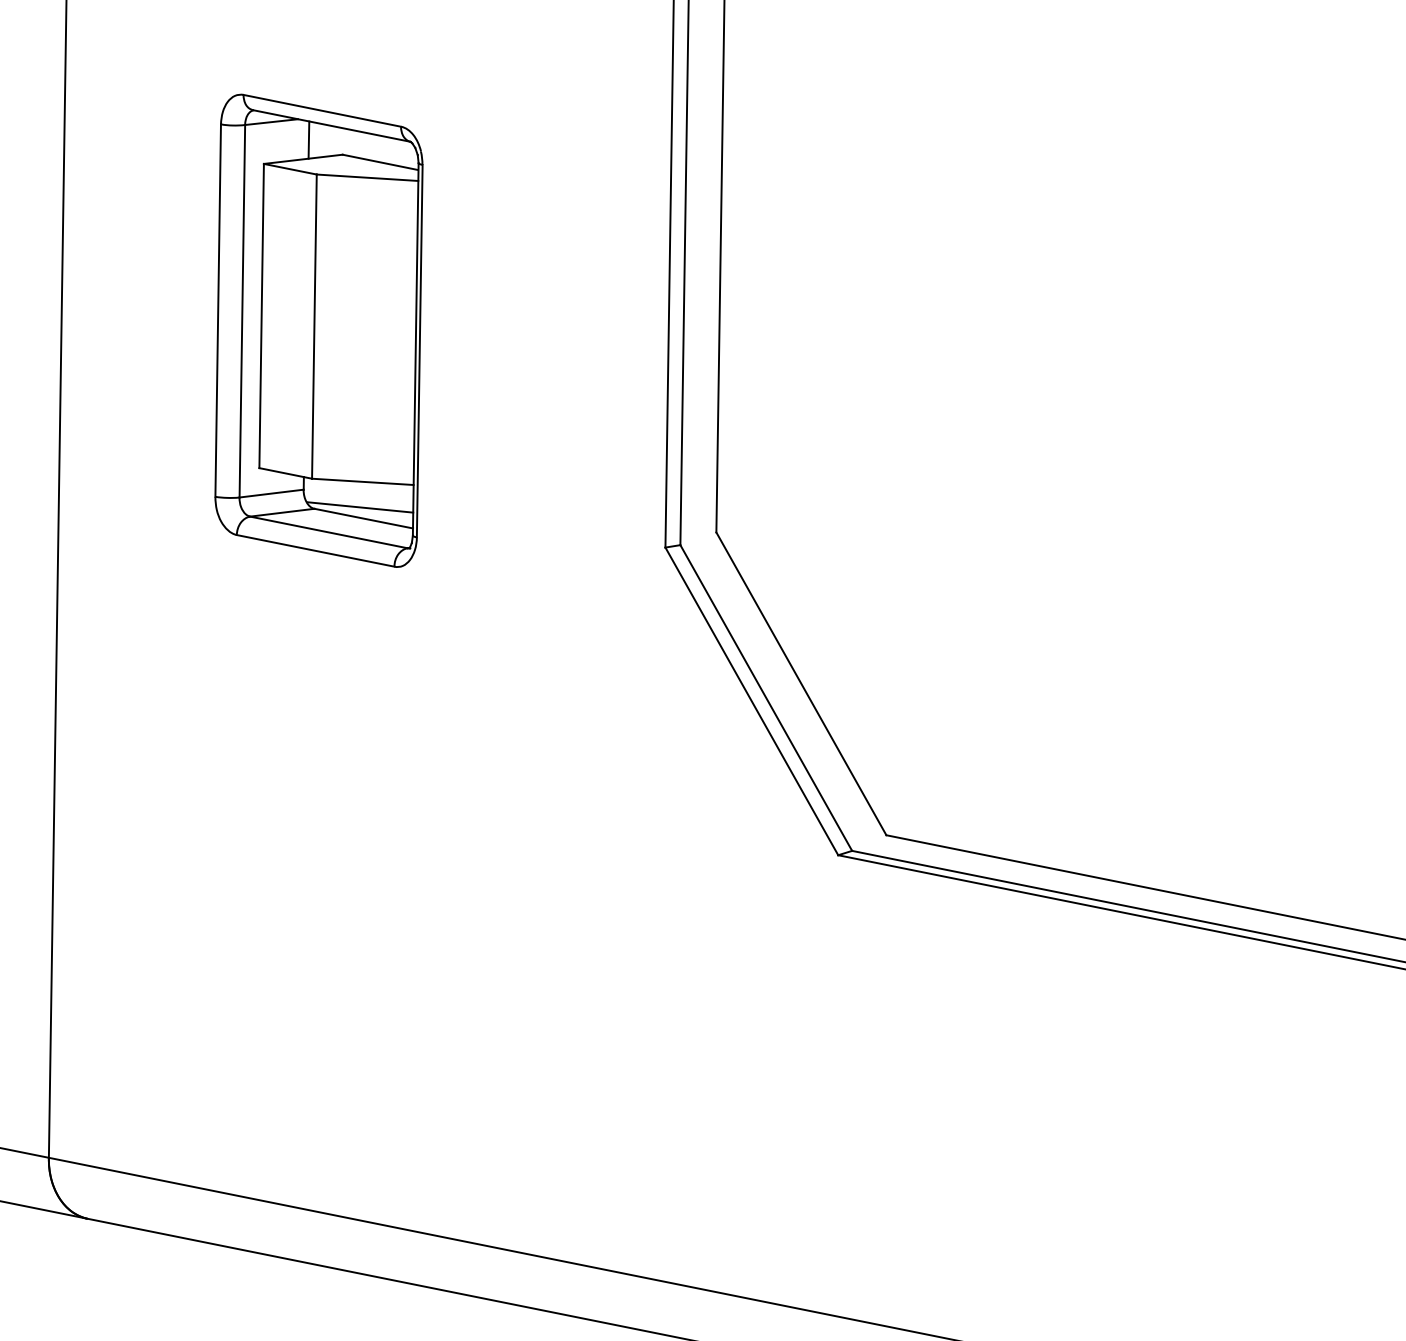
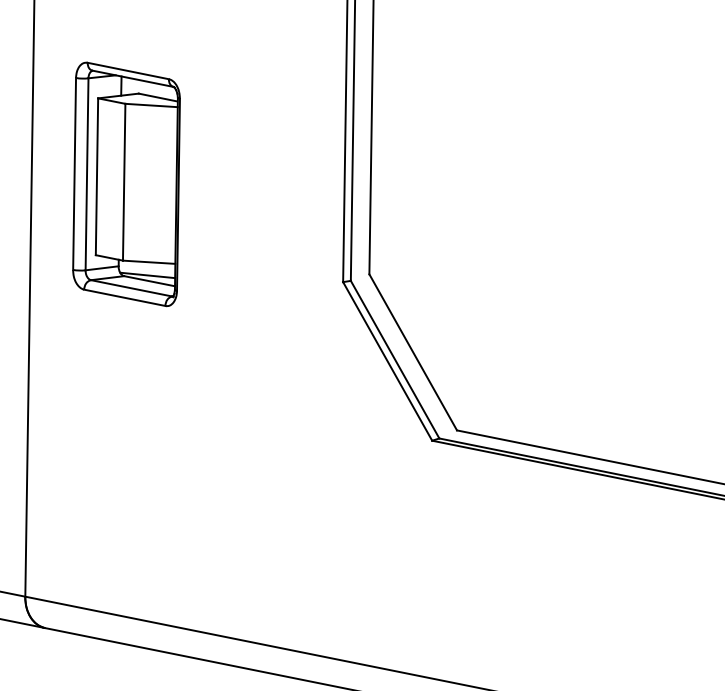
part: (318, 331) -> (126, 184), moved

